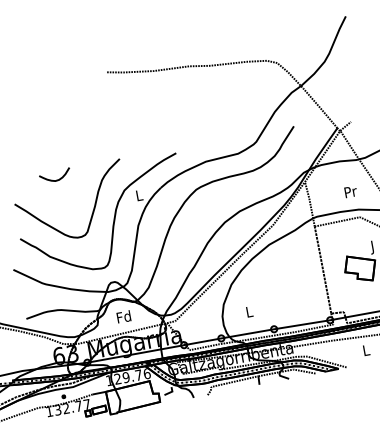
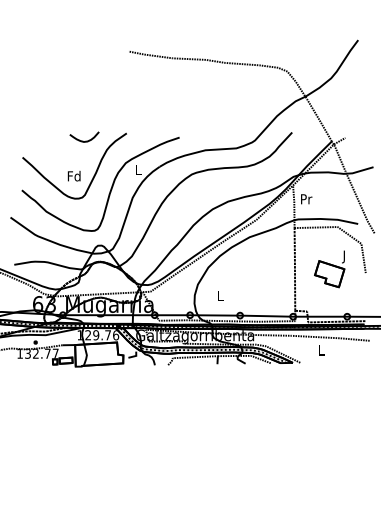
curve: (54, 179) -> (83, 140), moved
text: (350, 192) -> (306, 199), moved
text: (123, 317) -> (73, 176), moved

